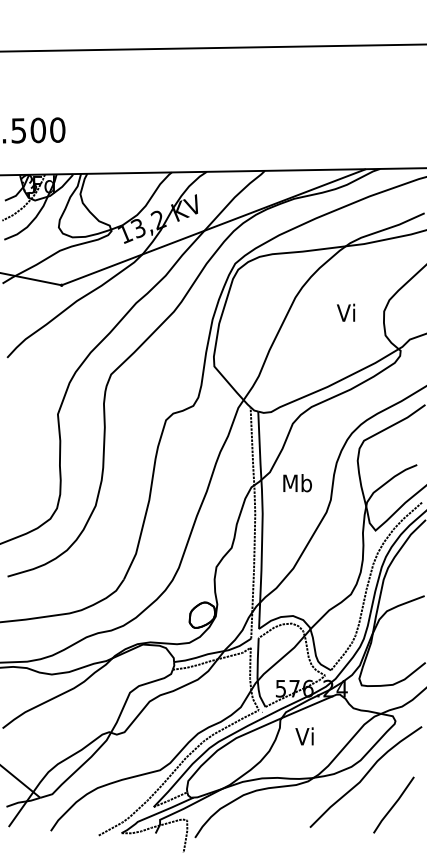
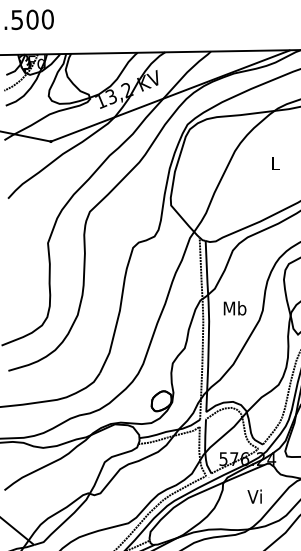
text: (345, 312) -> (274, 163), Vi -> L
text: (297, 483) -> (234, 308), moved
text: (304, 736) -> (254, 496), moved

